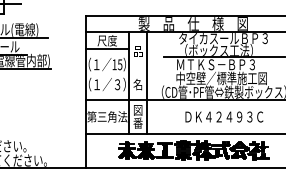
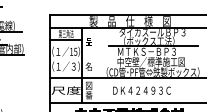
text: (107, 40) -> (66, 33), 尺度 -> 第三角法
line: (147, 82) -> (96, 65), removed
text: (107, 116) -> (66, 90), 第三角法 -> 尺度
text: (224, 116) -> (142, 90), moved

